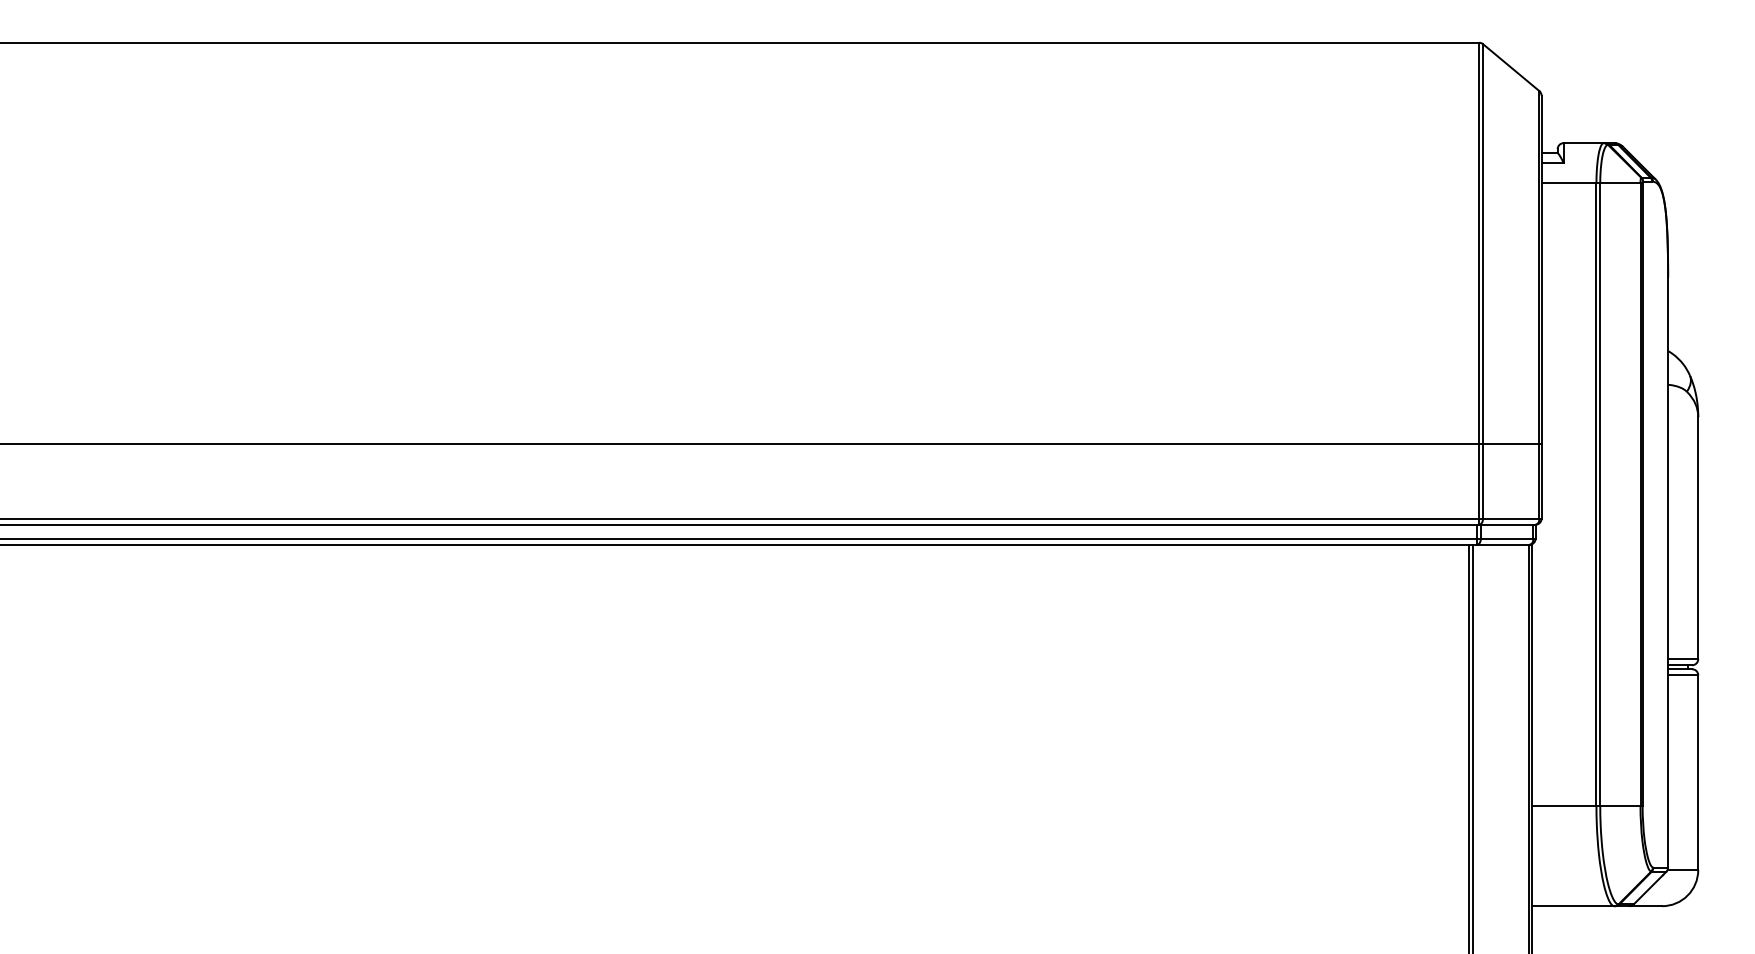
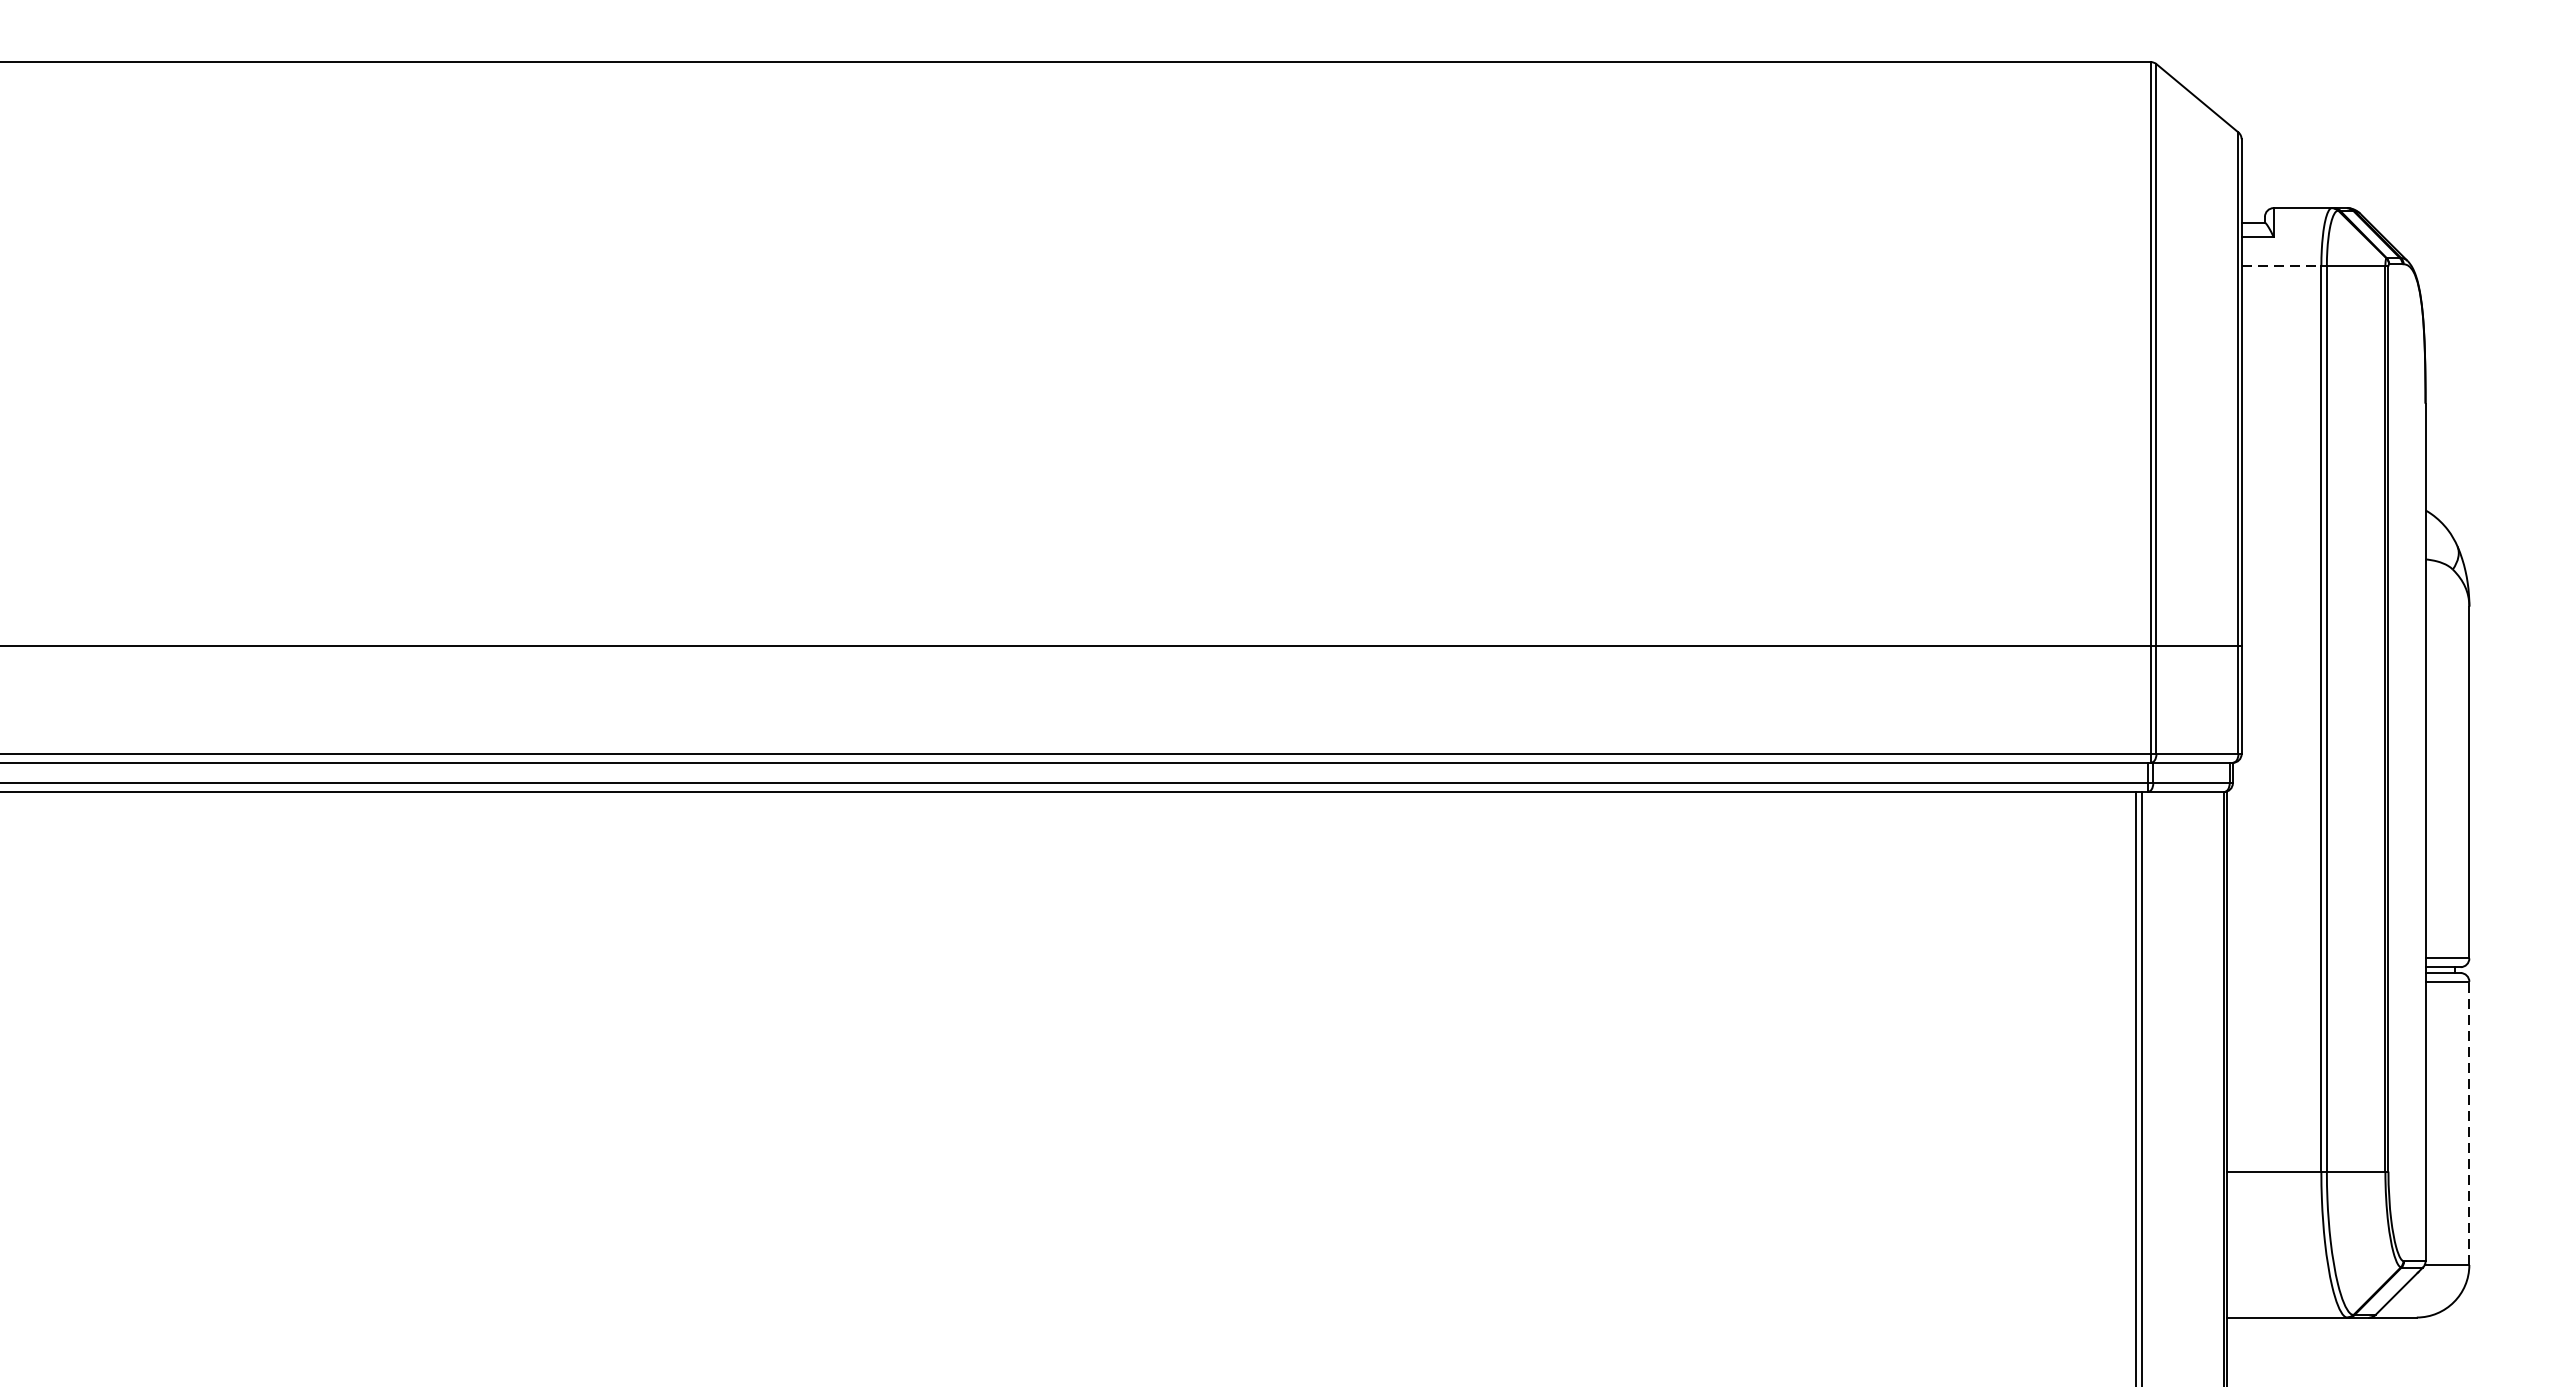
line: (1569, 183) -> (2282, 266), solid -> dashed
line: (1698, 772) -> (2469, 1123), solid -> dashed

